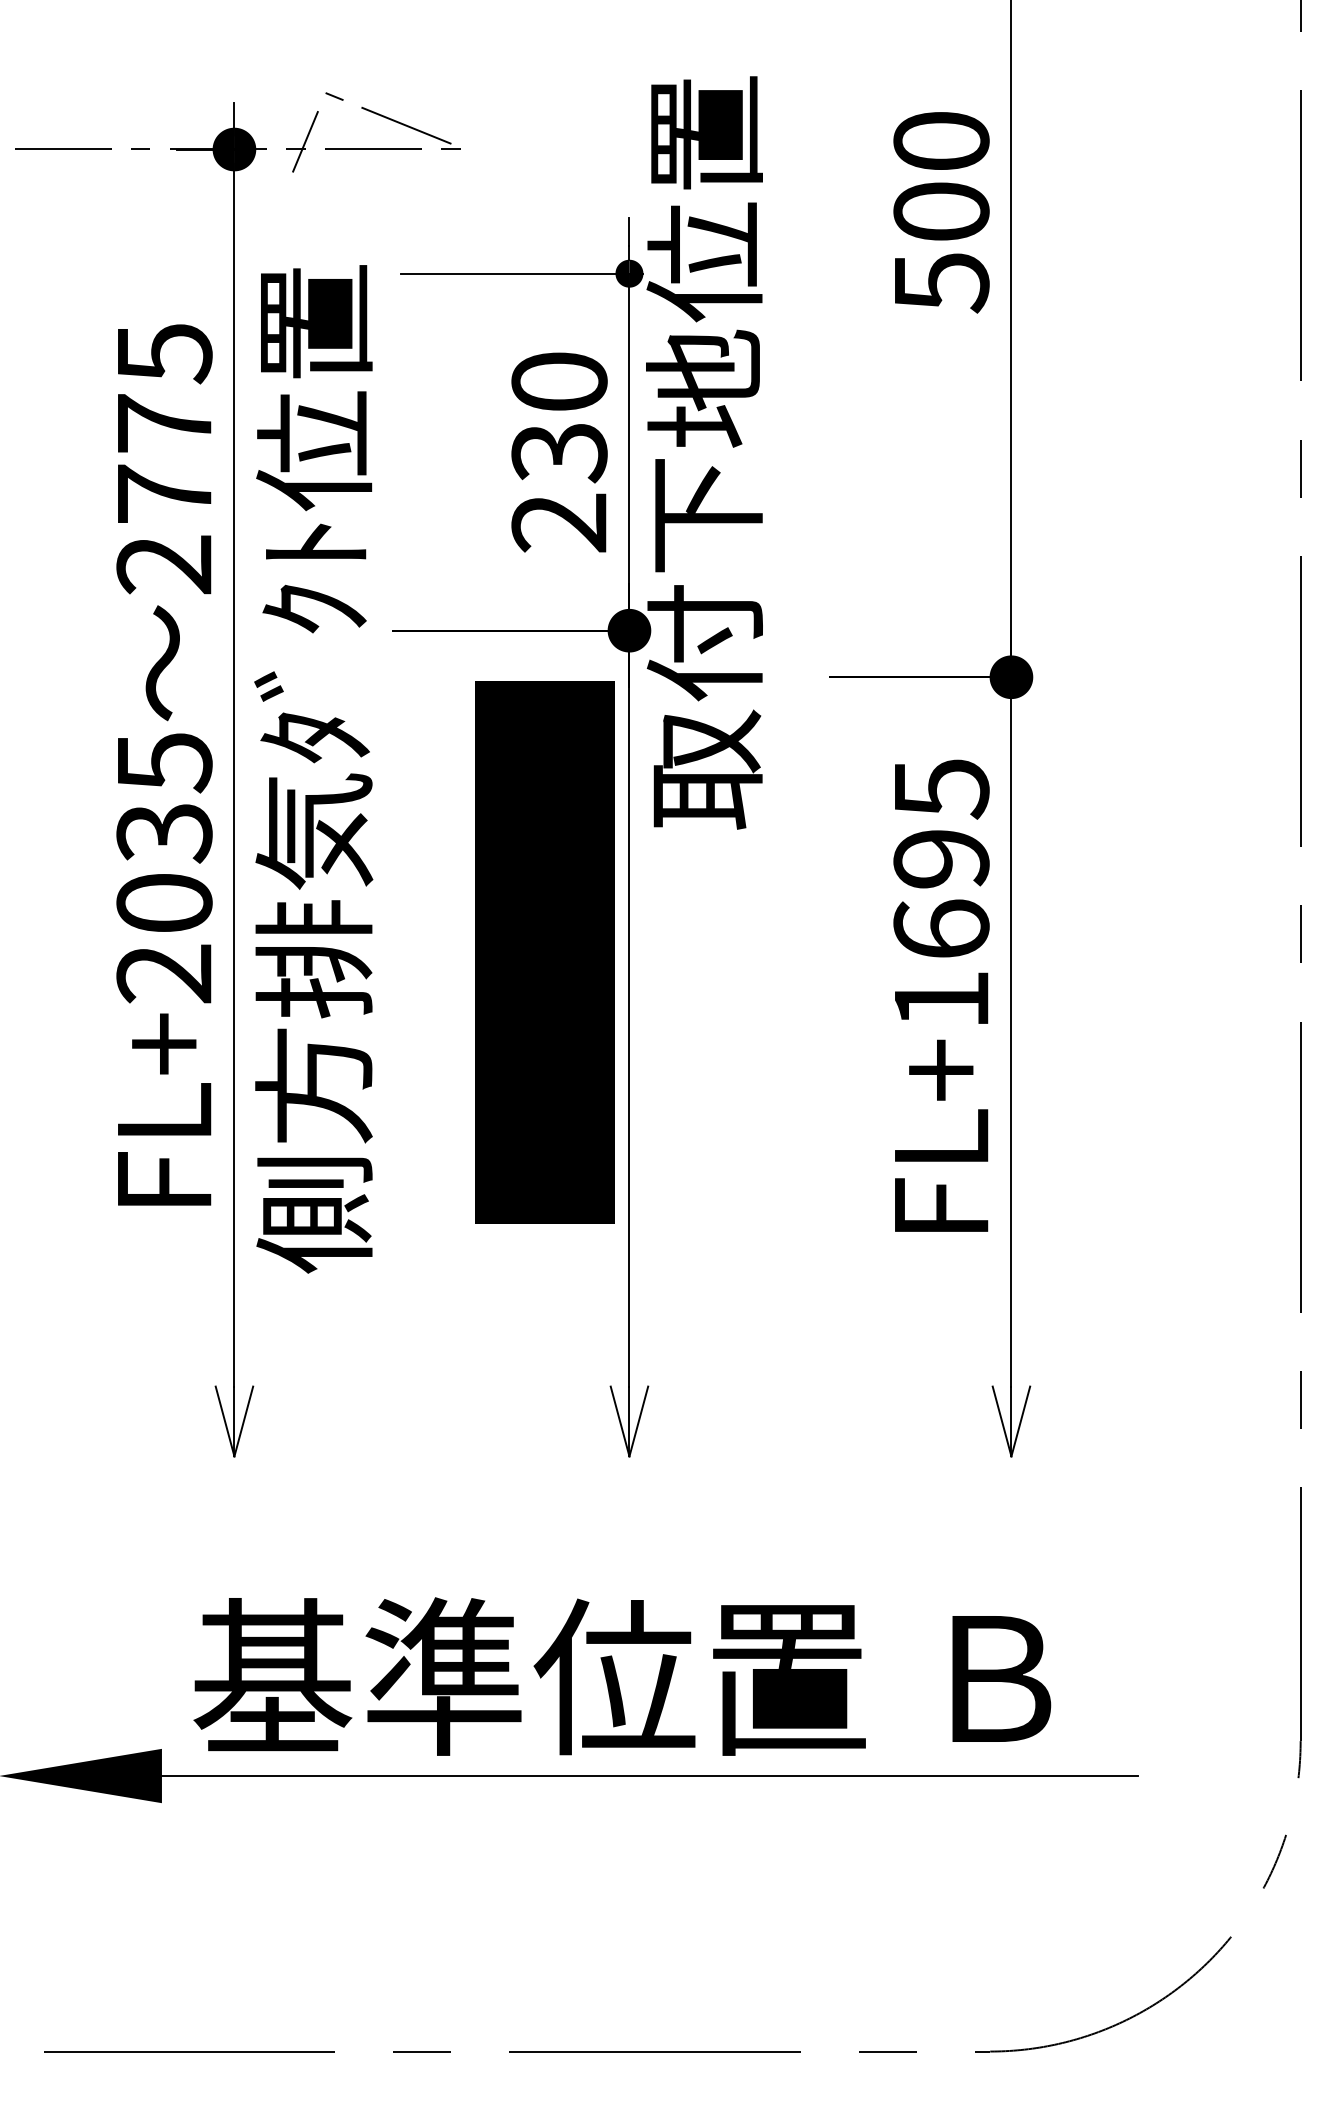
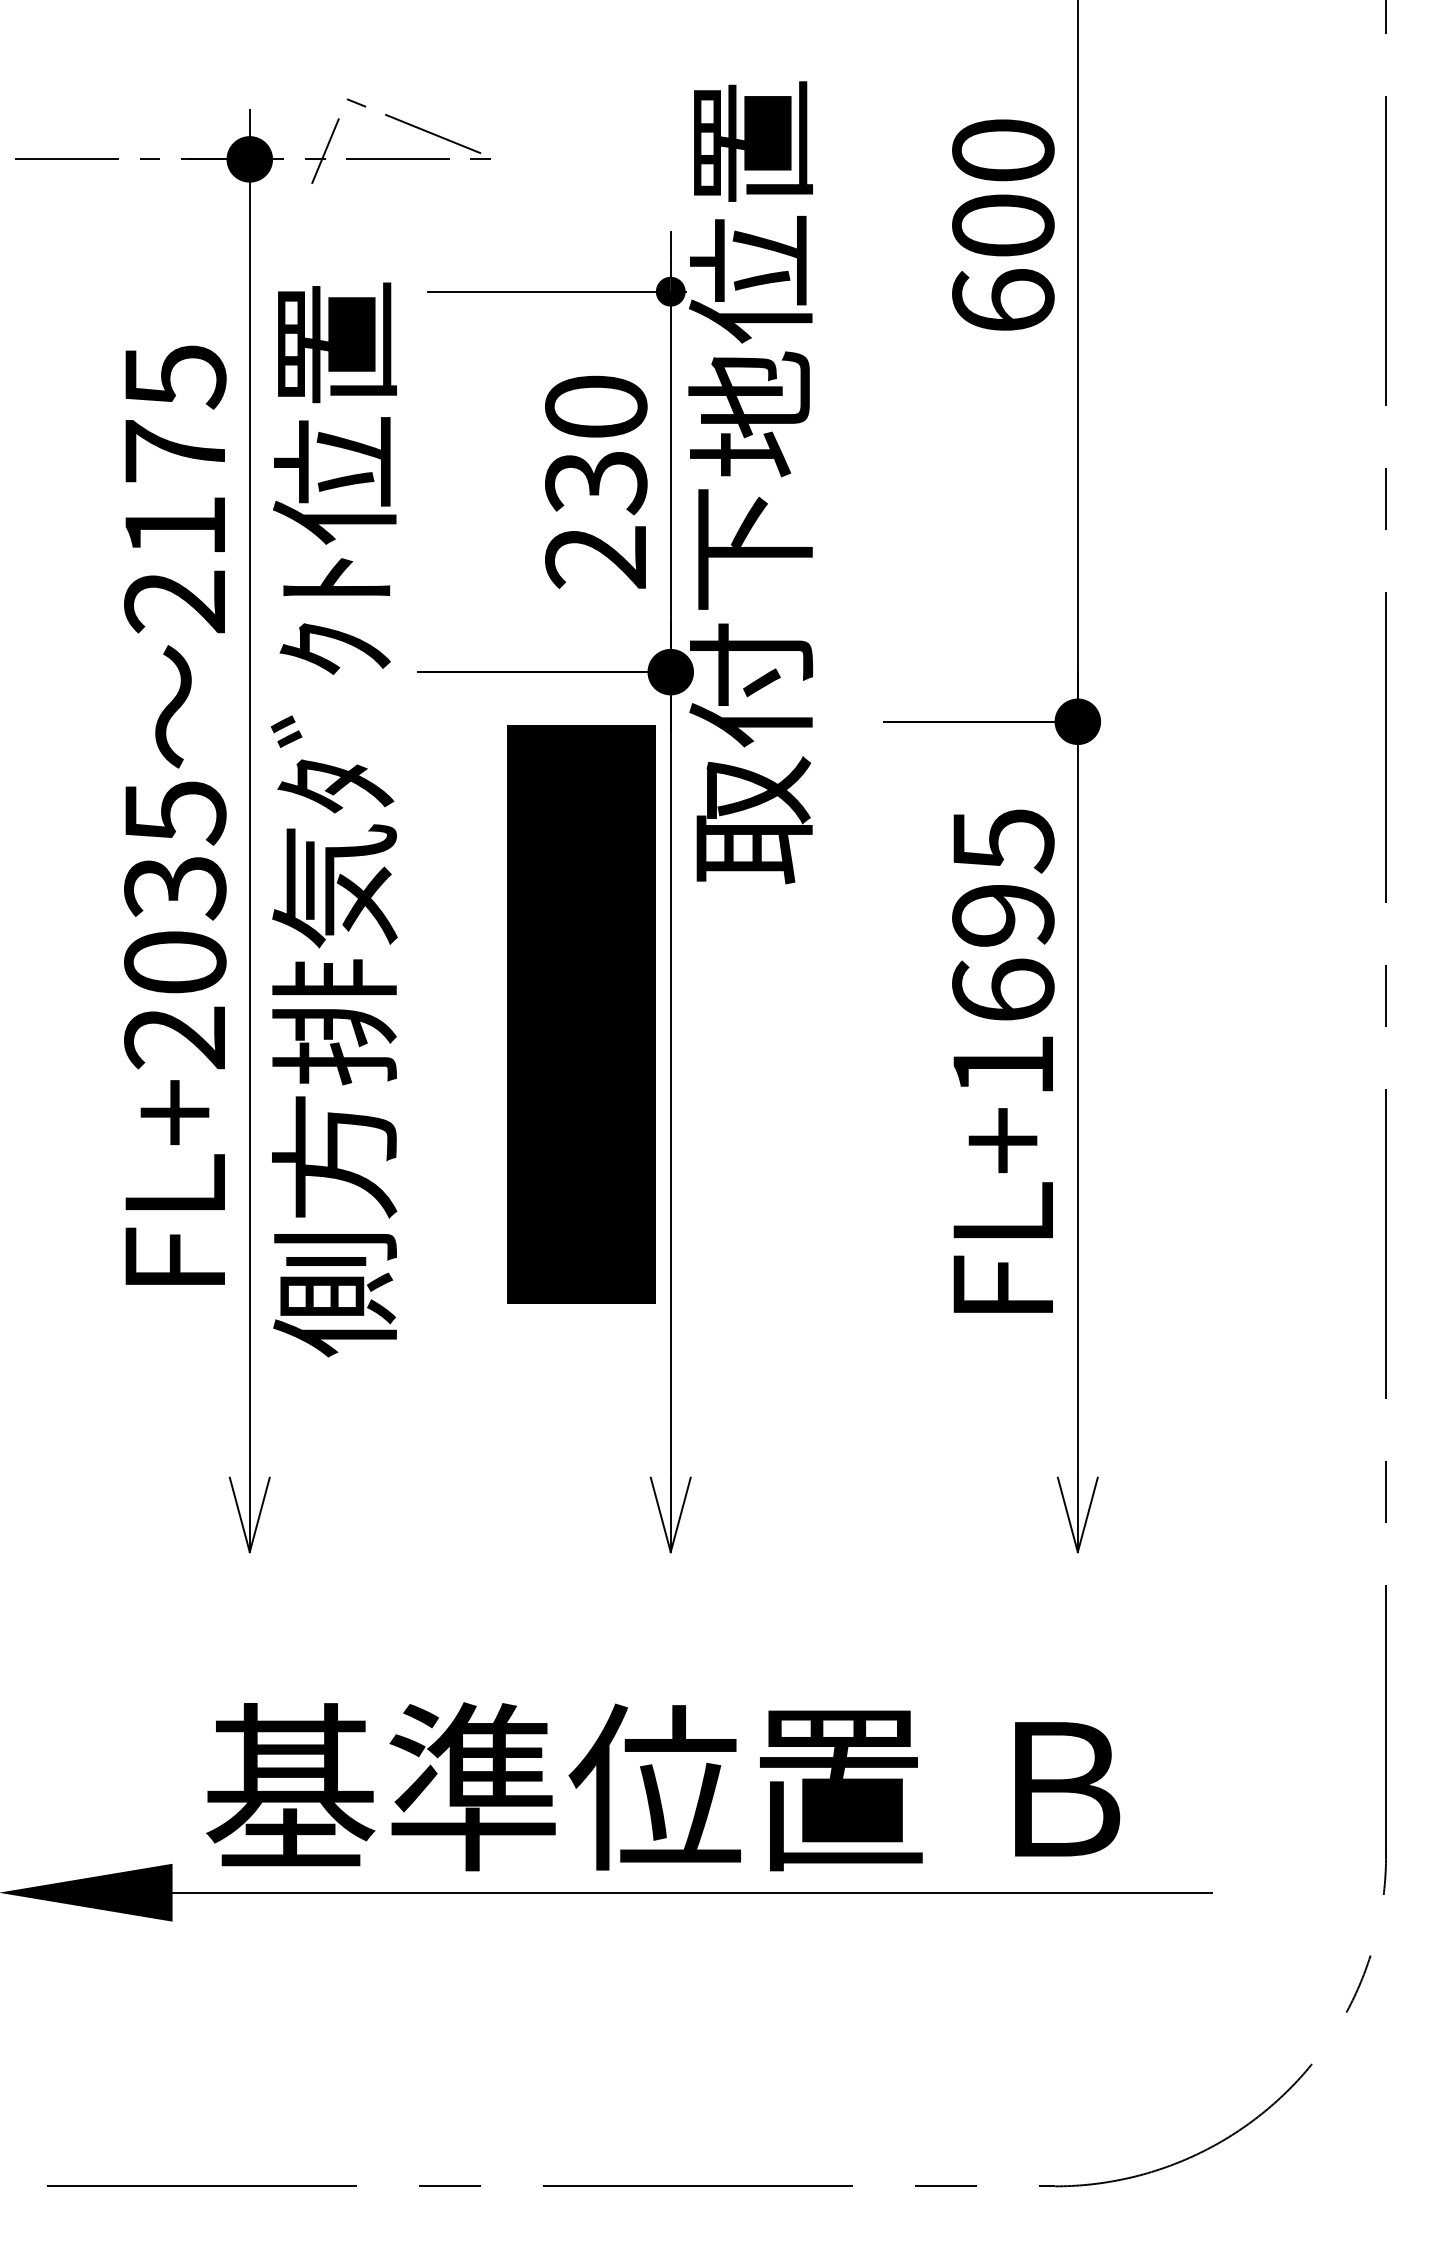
text: (941, 282) -> (1003, 301), 500 -> 600
text: (164, 493) -> (175, 525), 2775 -> 2175

